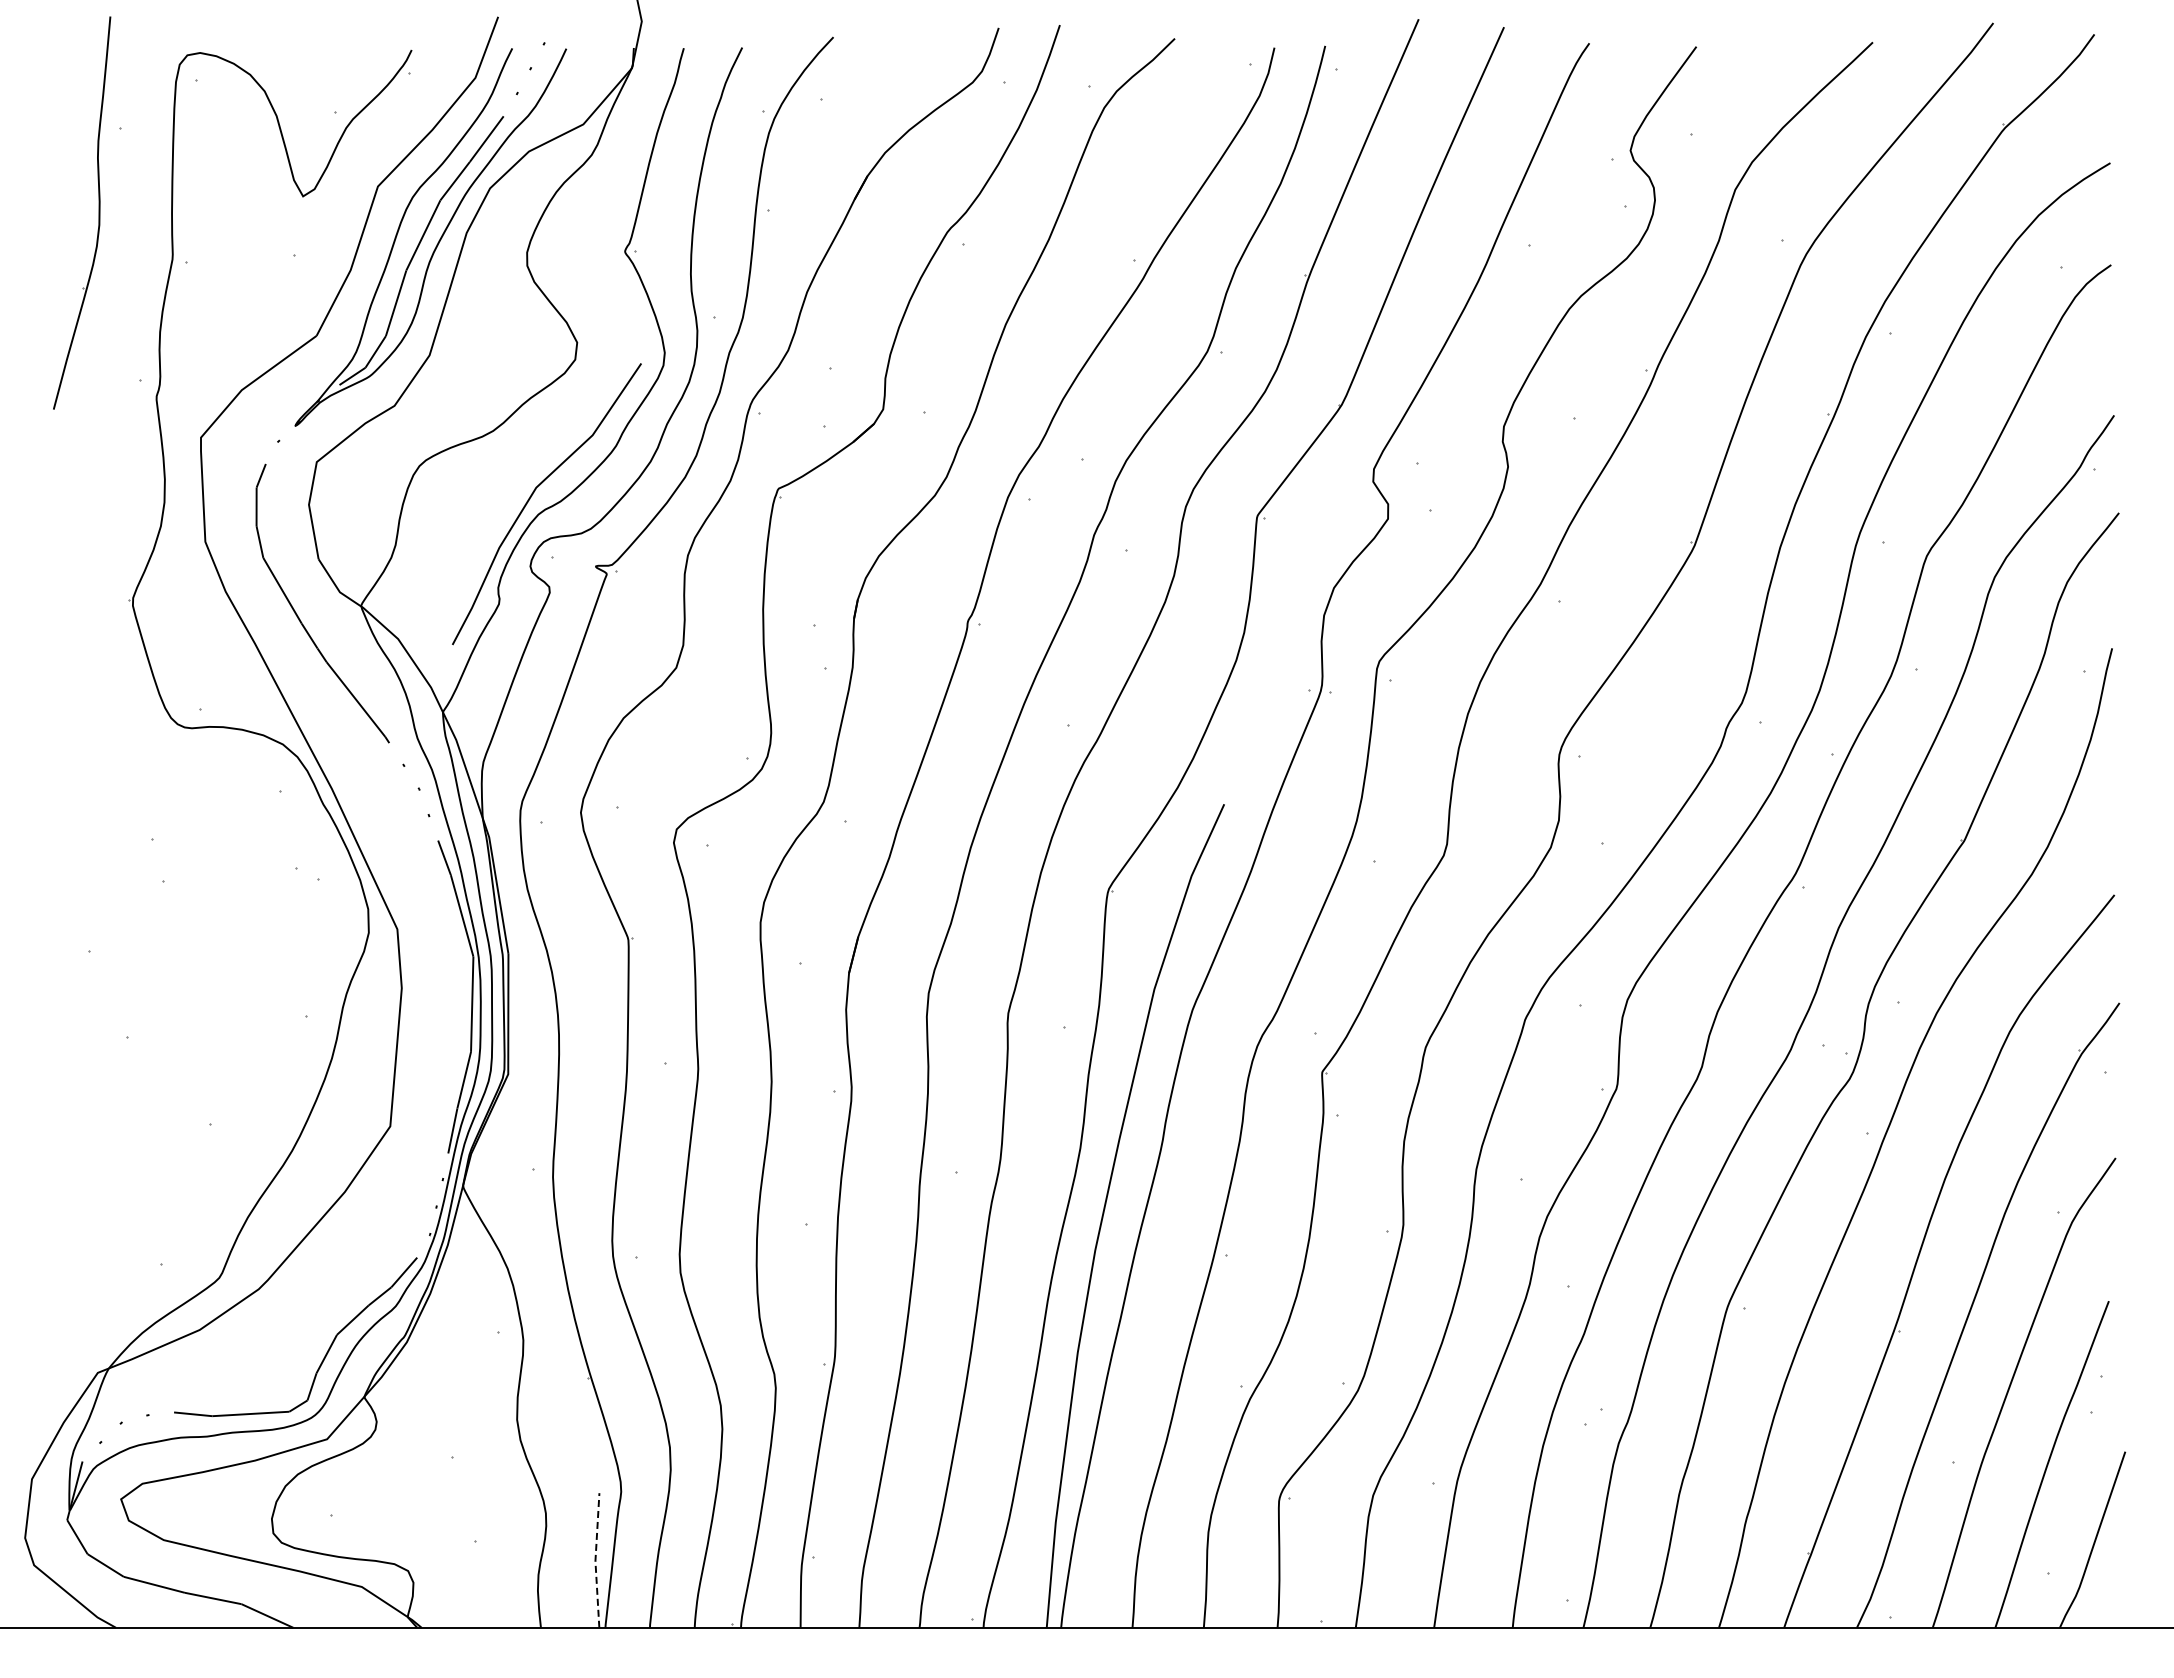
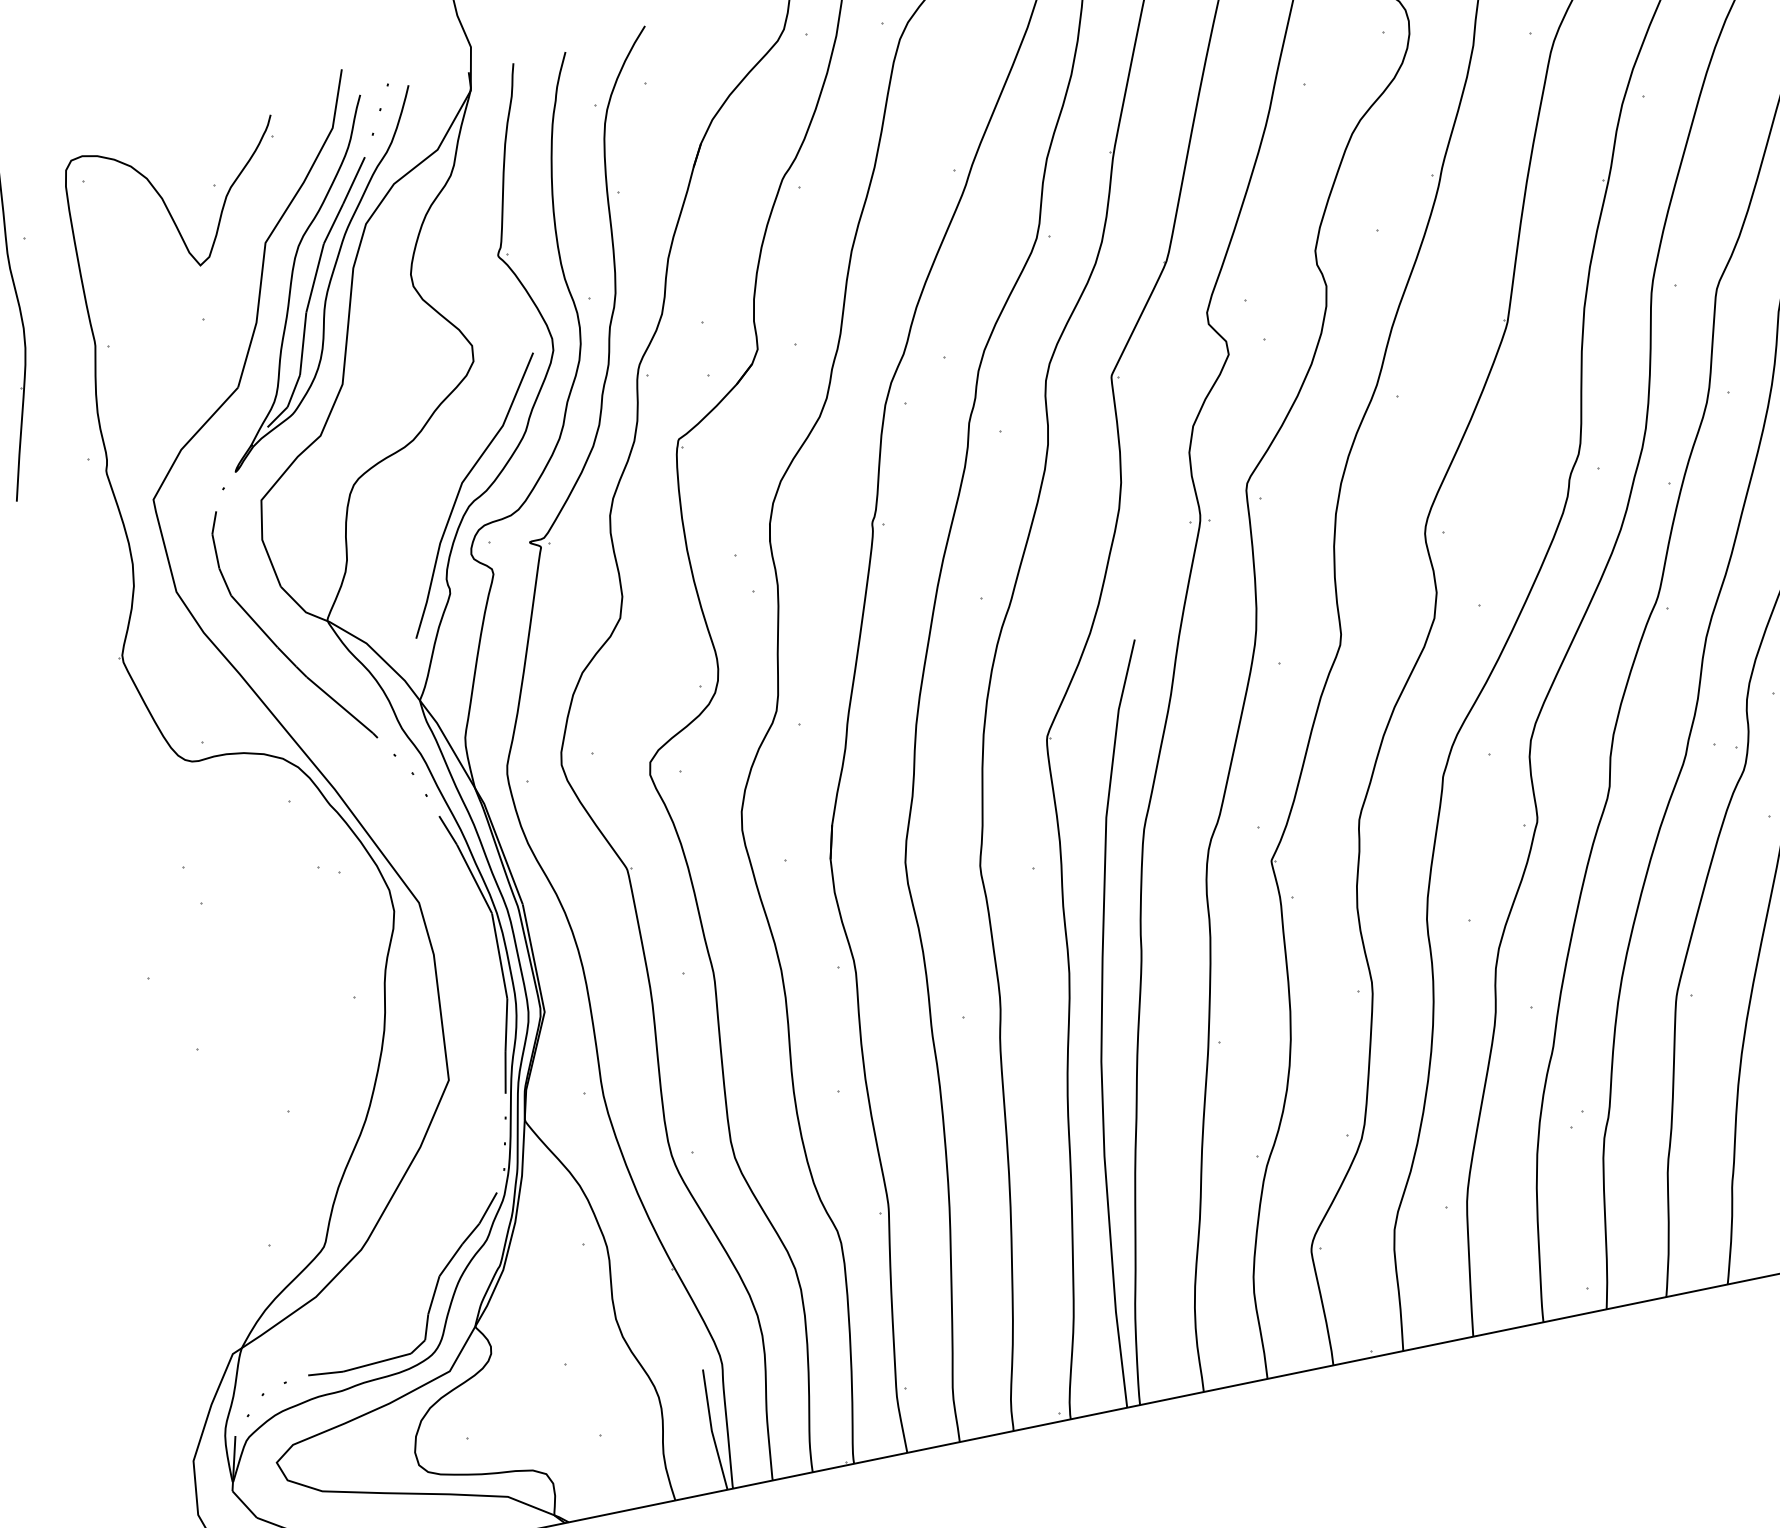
line: (595, 1561) -> (711, 1431), dashed -> solid

